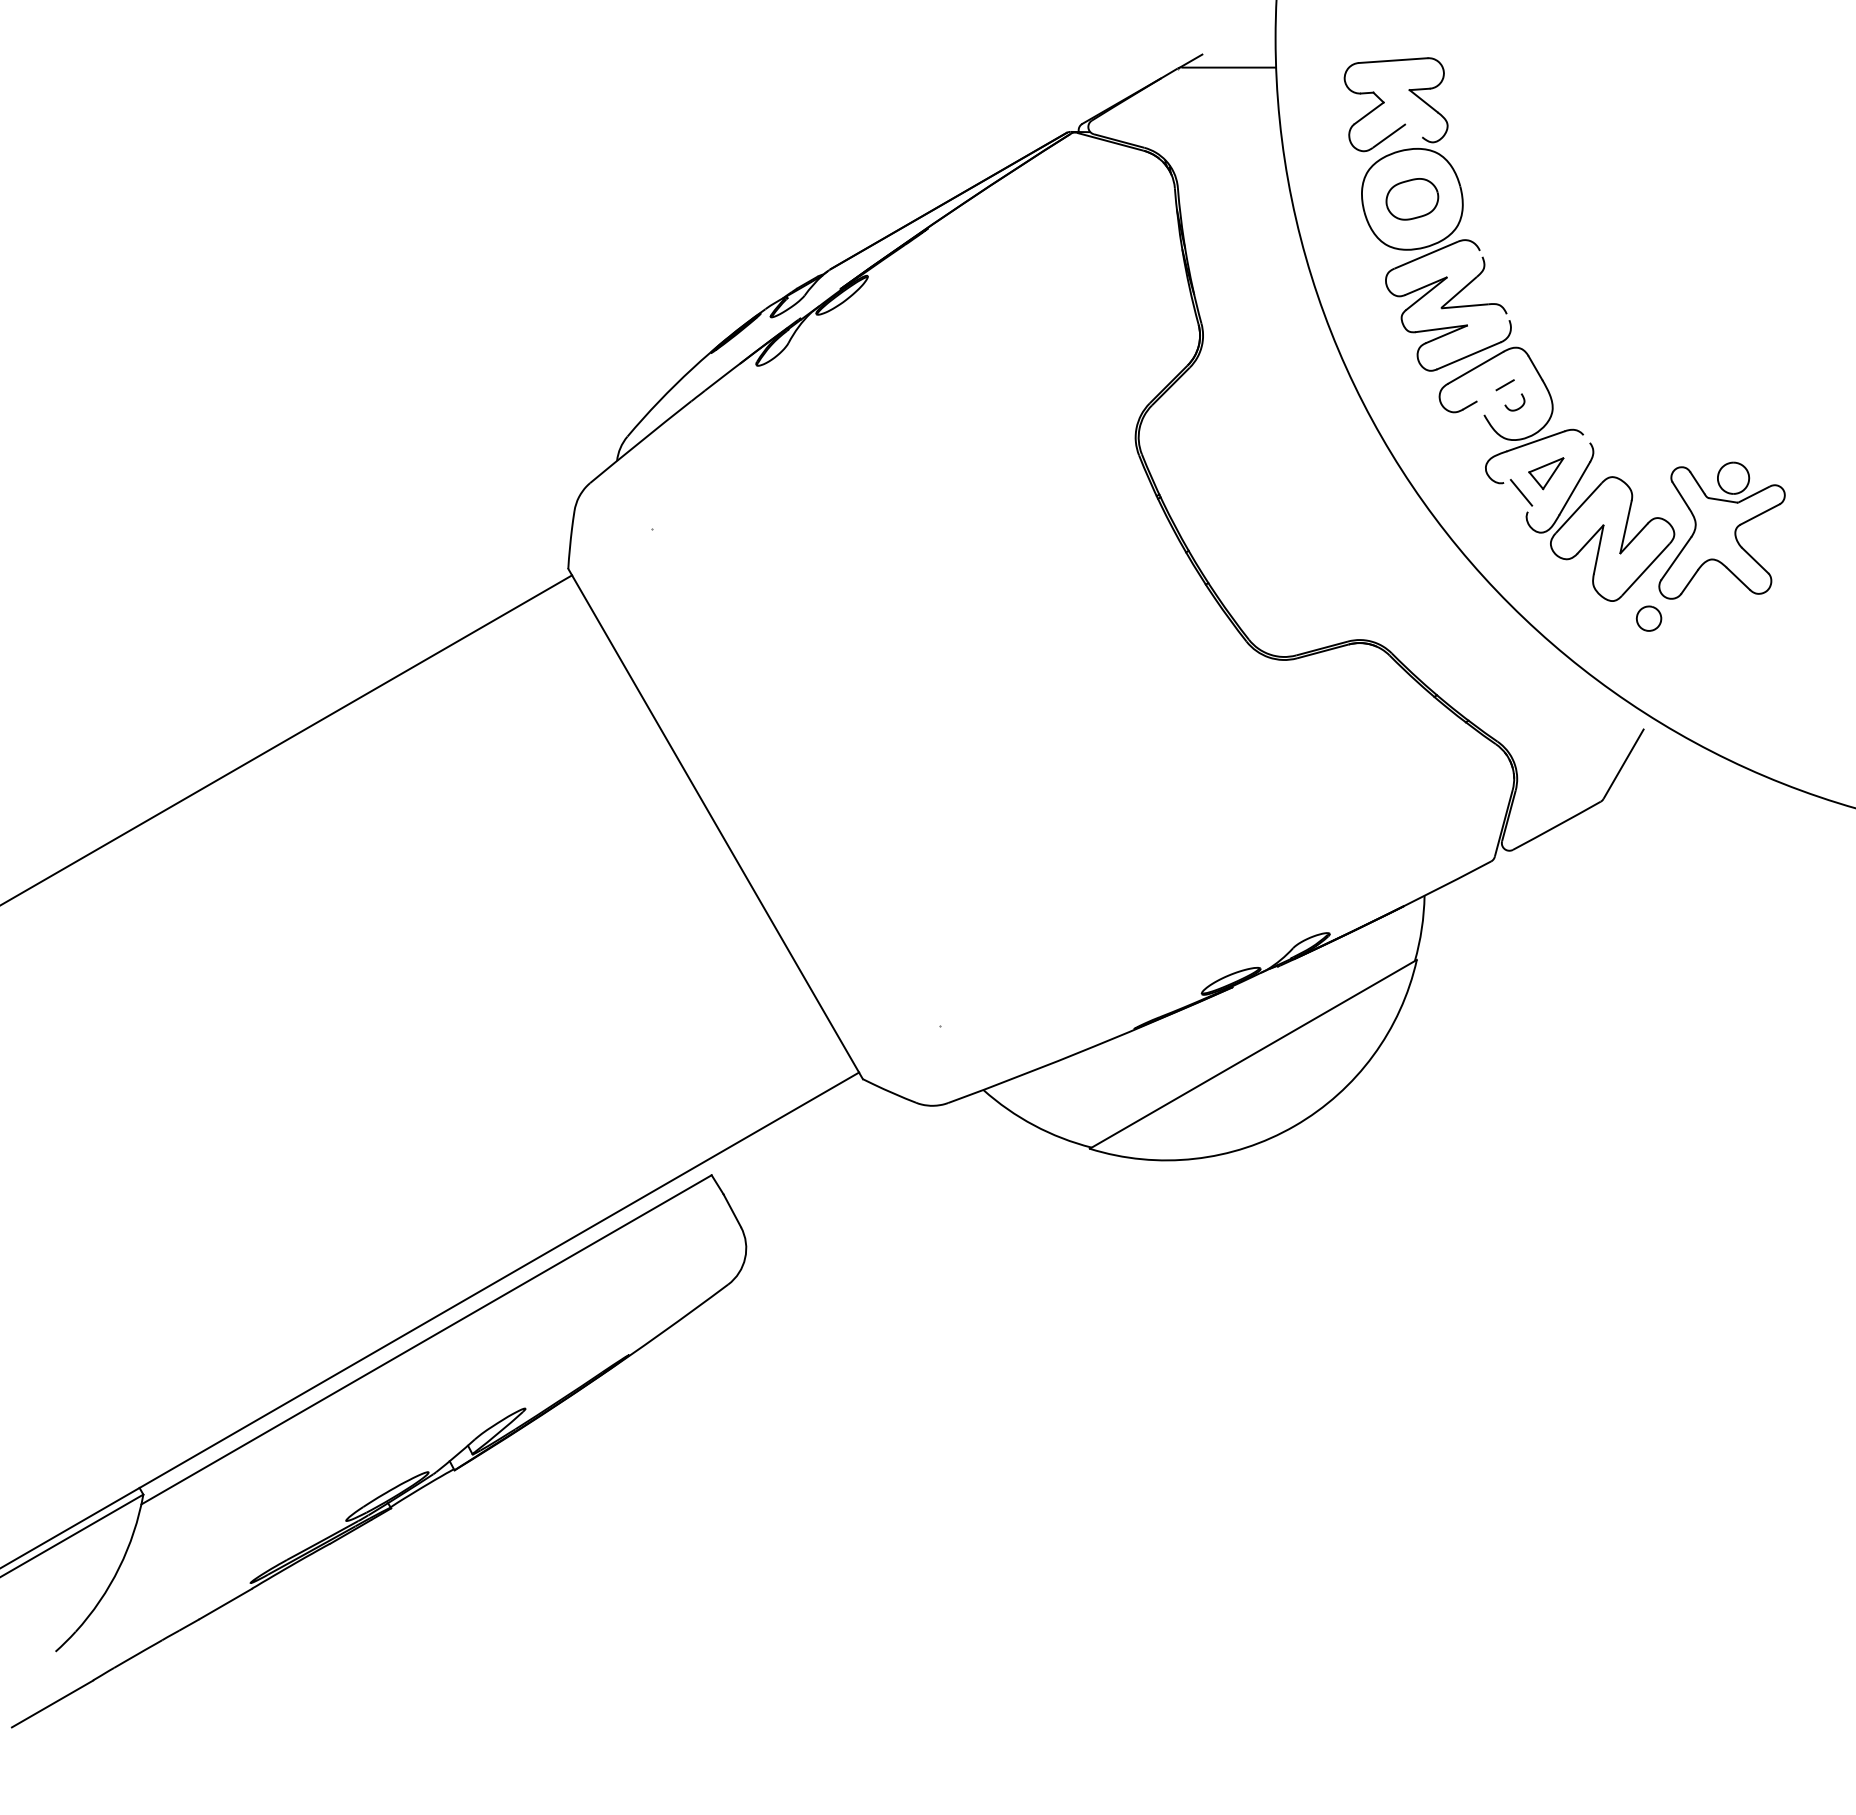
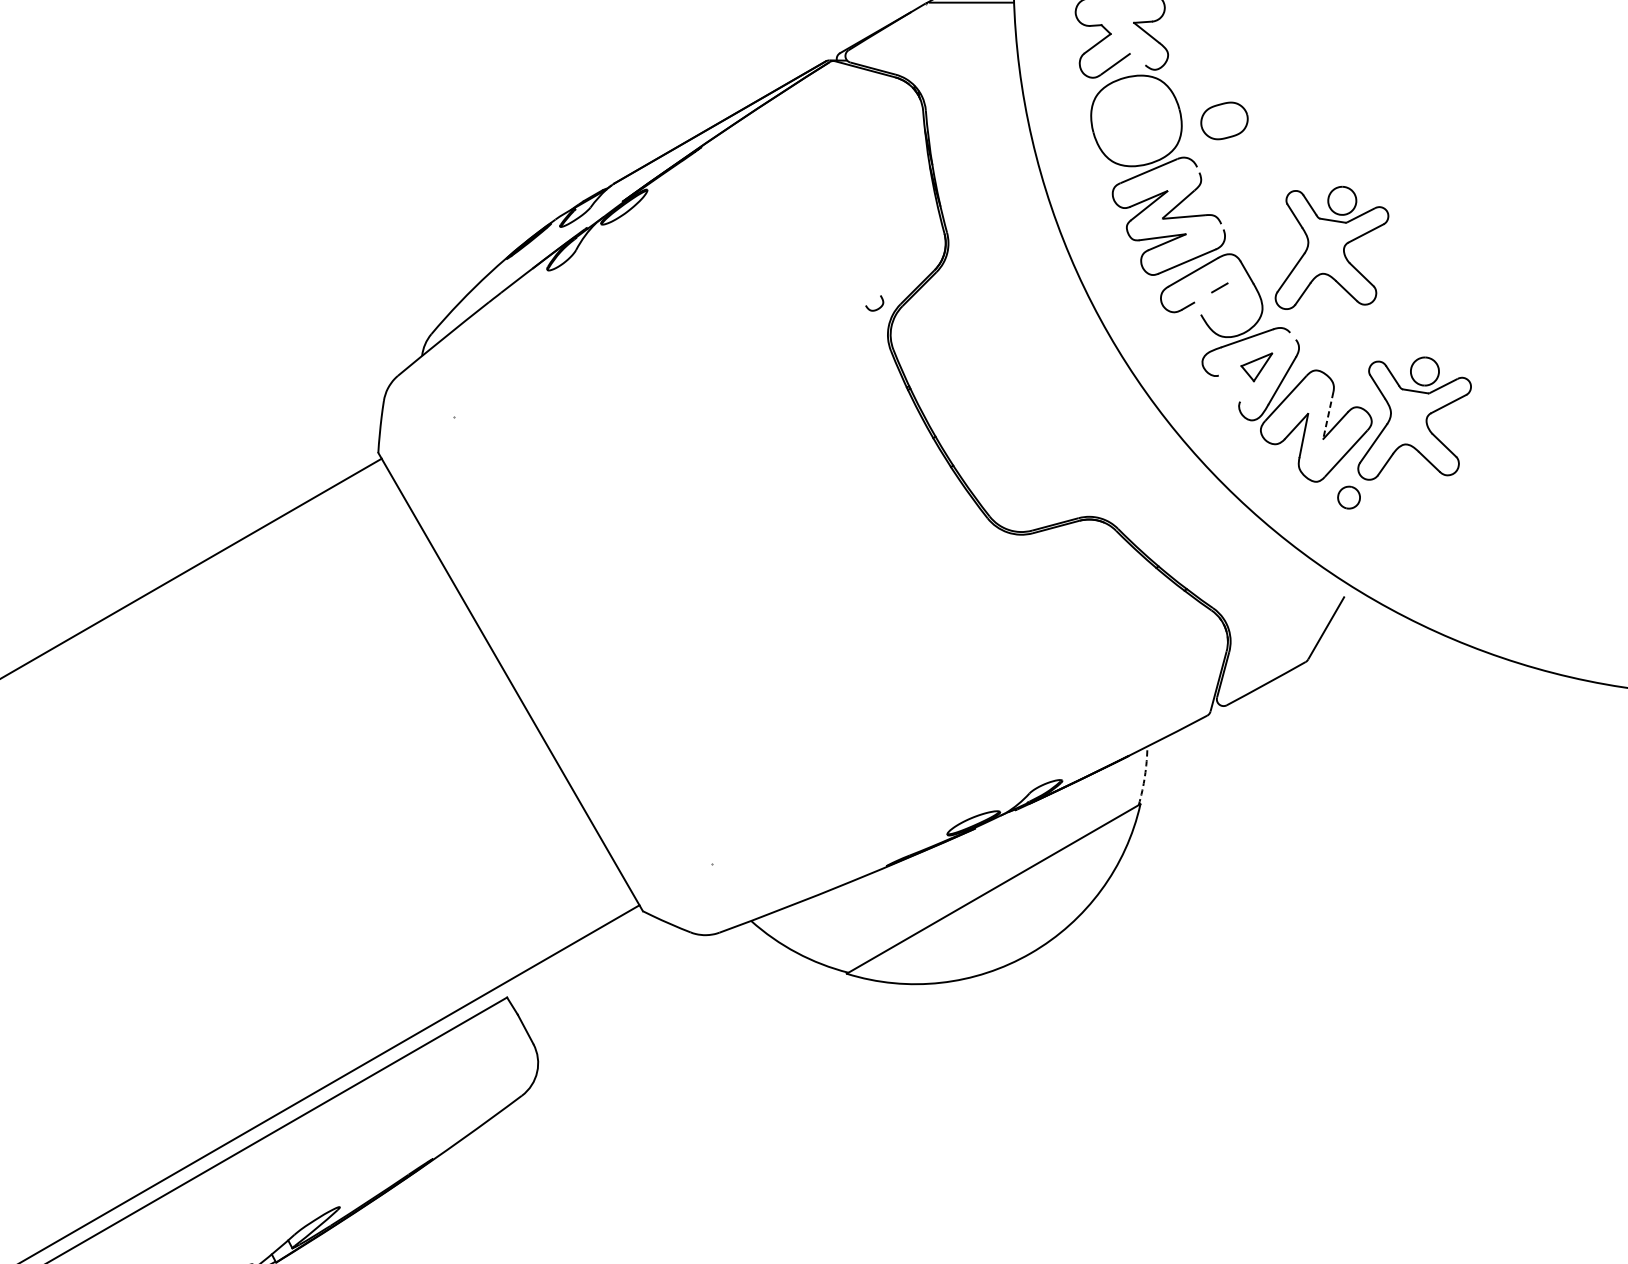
part: (1412, 199) -> (1224, 121), moved
part: (1629, 340) -> (1331, 247), added
curve: (1516, 408) -> (876, 308), moved
line: (1521, 492) -> (1234, 384), removed
line: (1626, 527) -> (1328, 415), solid -> dashed
arc: (1421, 928) -> (1144, 775), solid -> dashed

